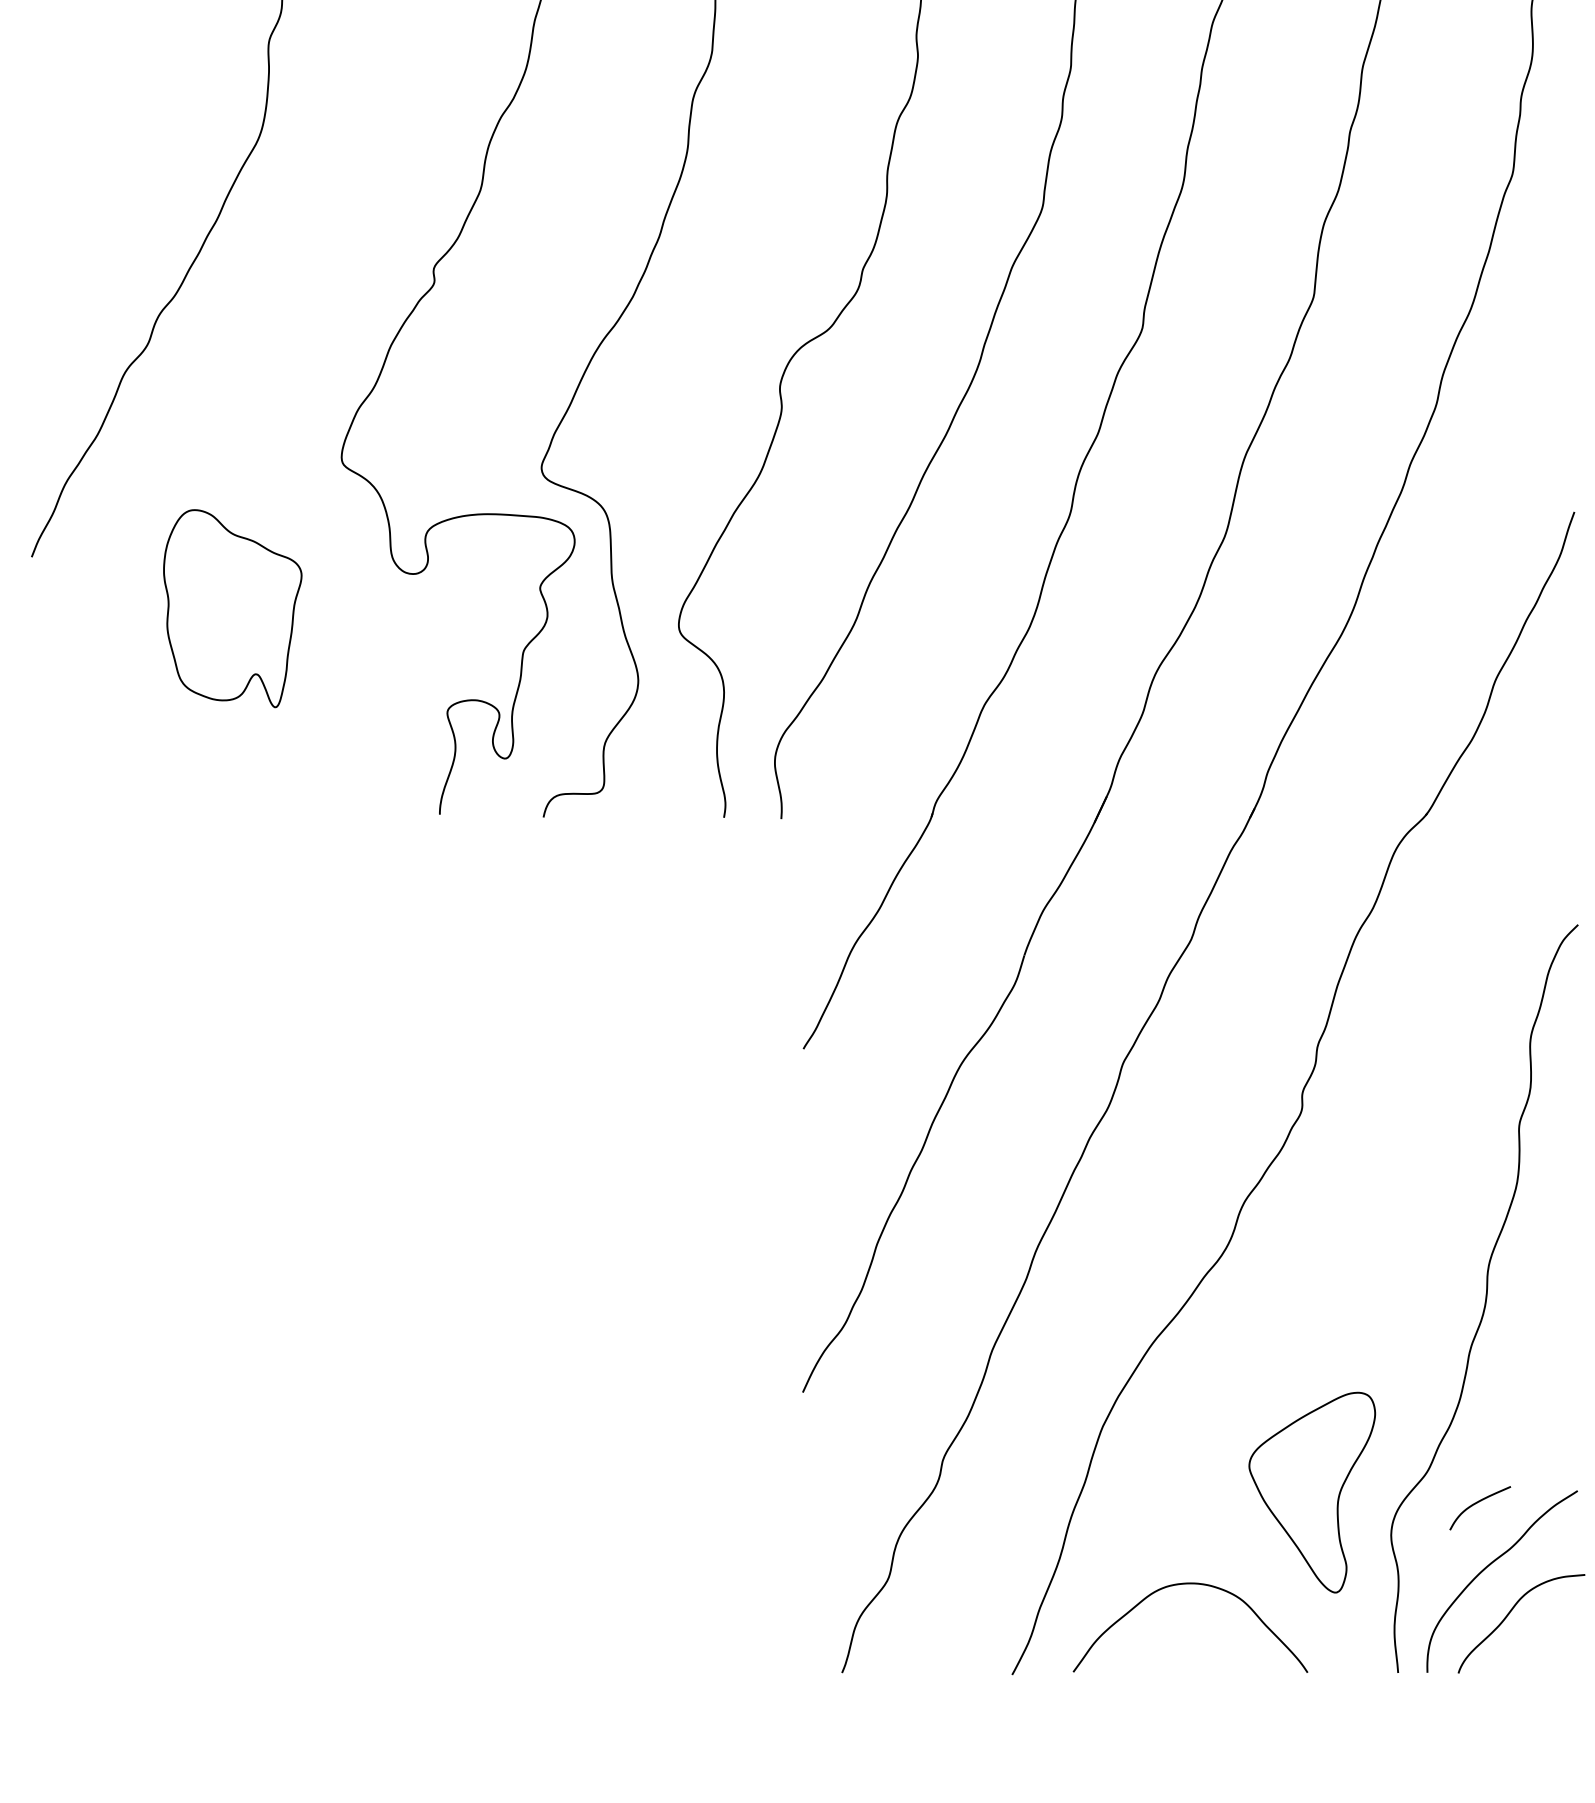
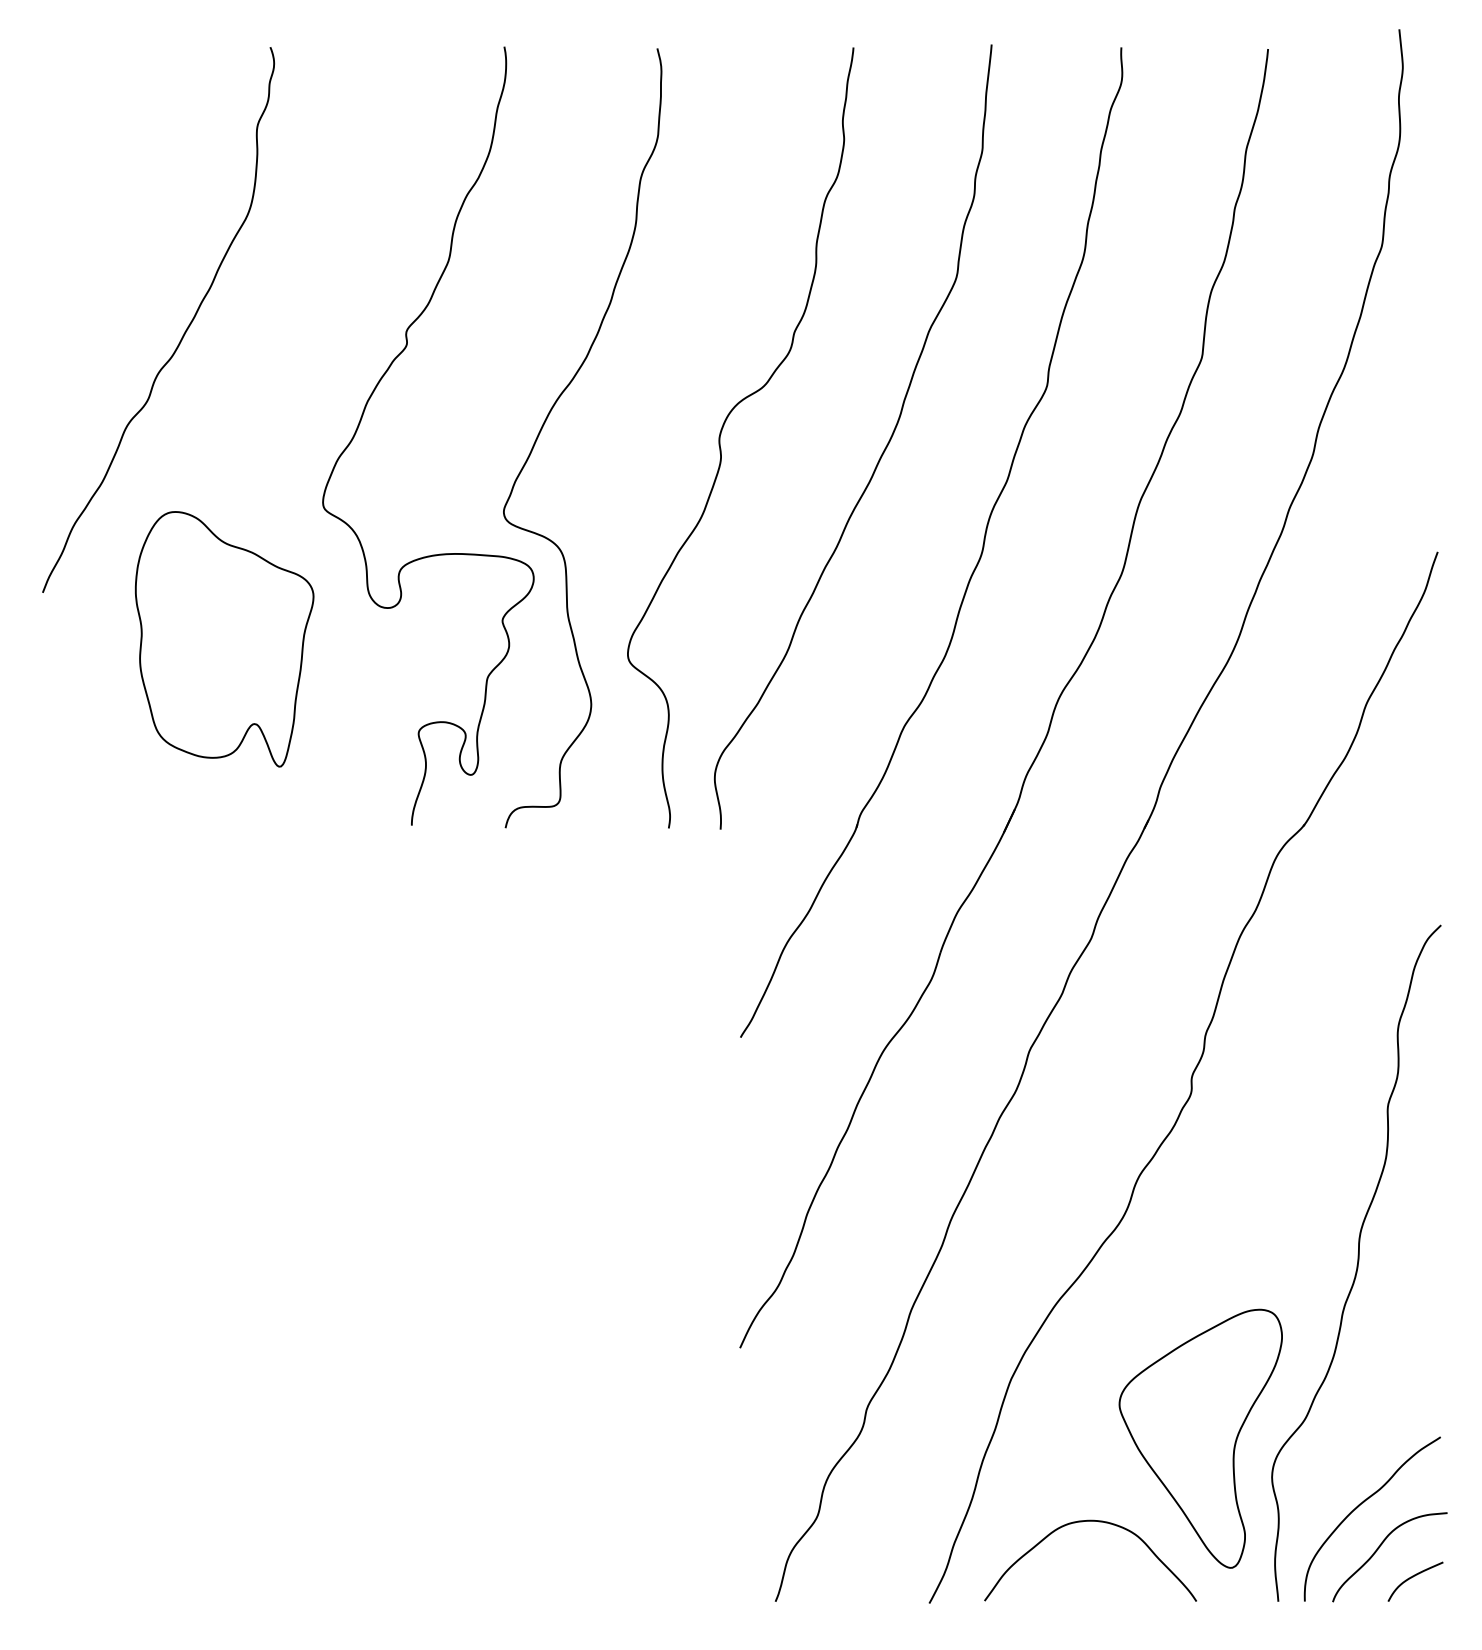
part: (232, 608) -> (224, 639), size x1.43
part: (1312, 1492) -> (1200, 1438), size x1.43
curve: (1477, 1503) -> (1413, 1577), moved

